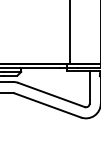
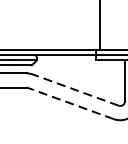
line: (51, 94) -> (75, 89), solid -> dashed
line: (47, 105) -> (70, 103), solid -> dashed

